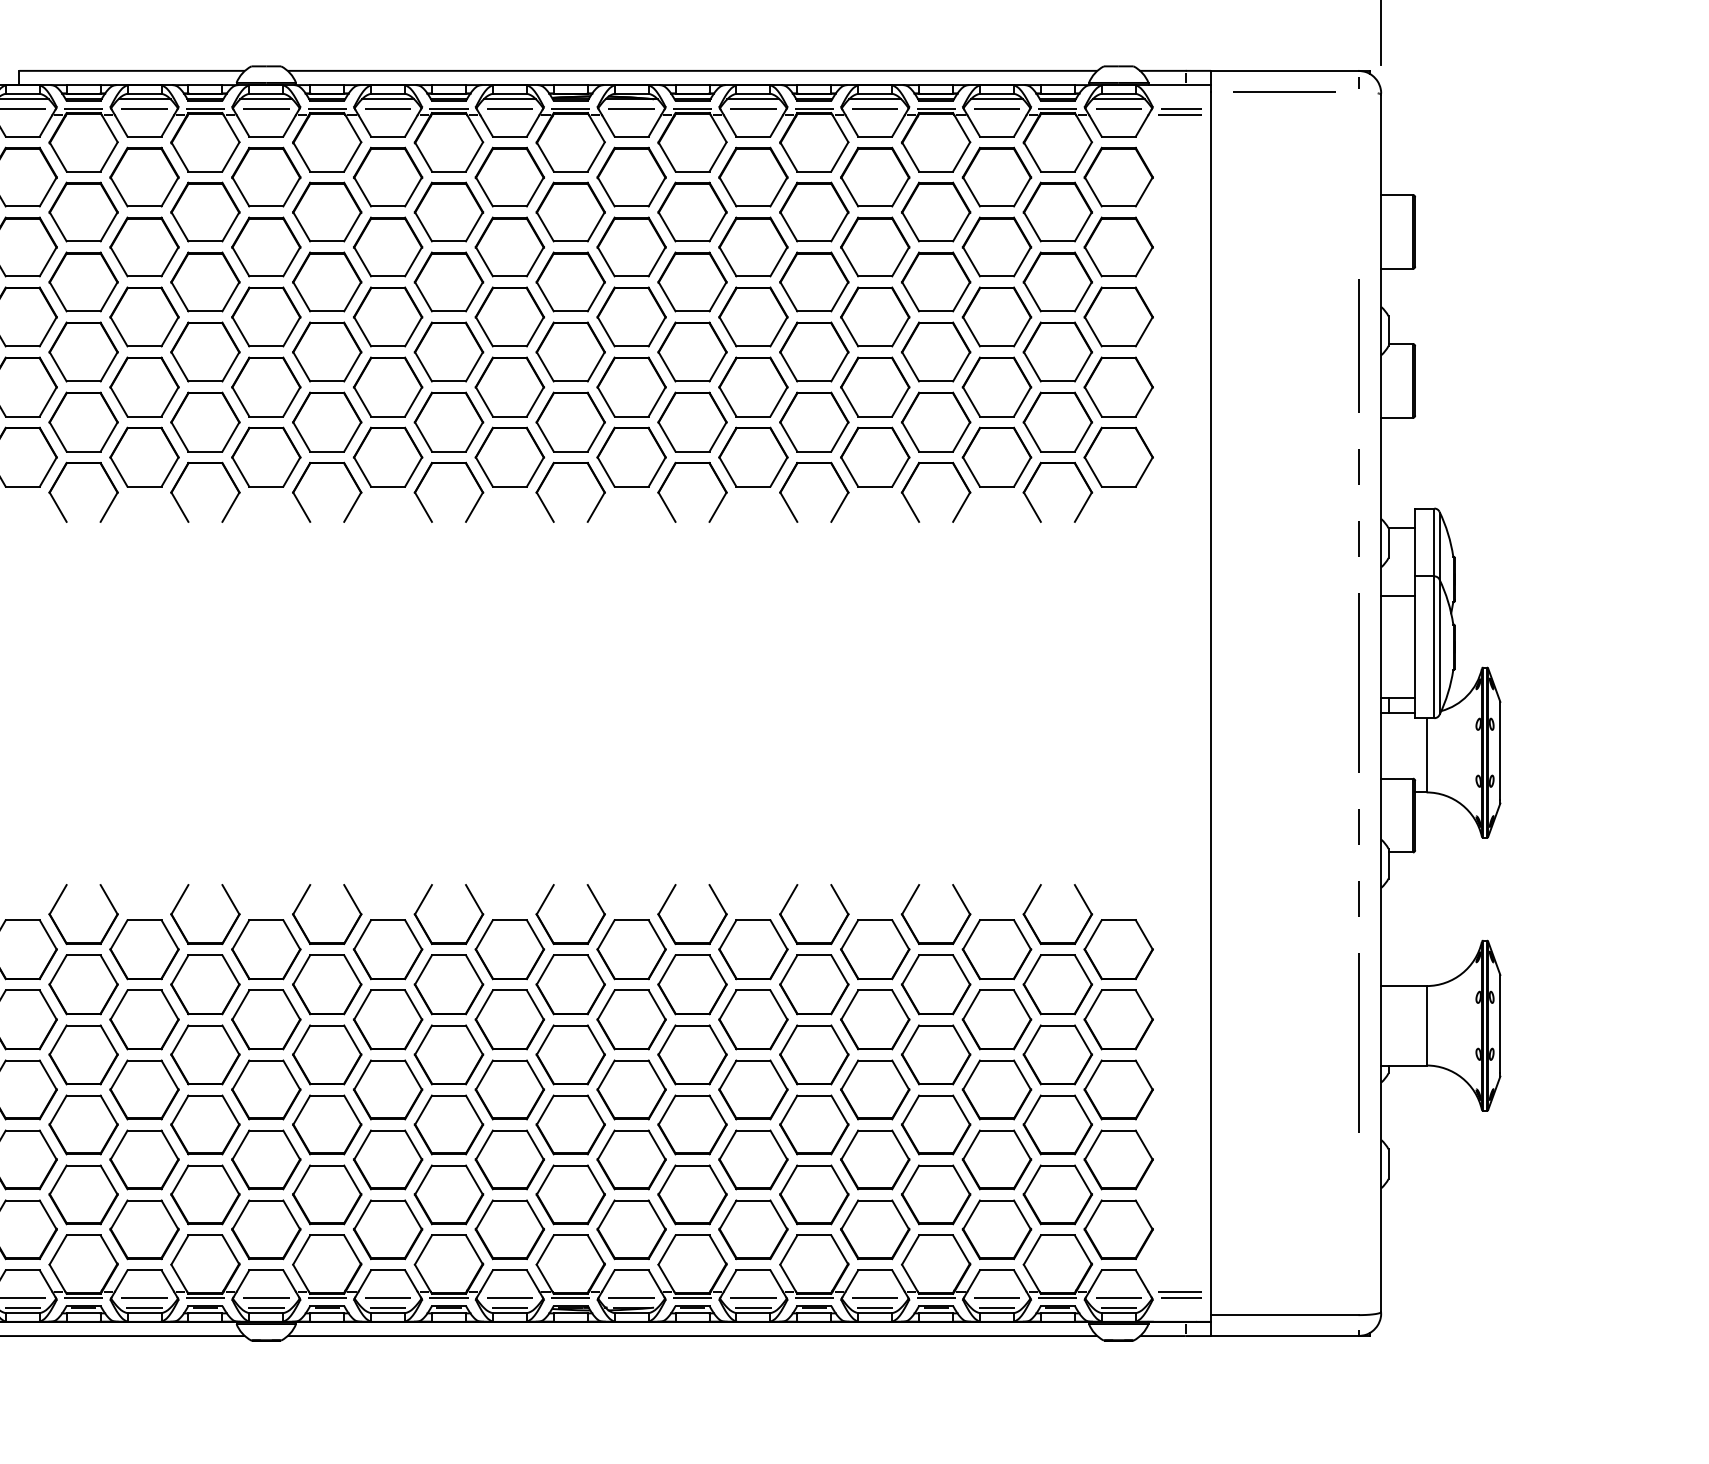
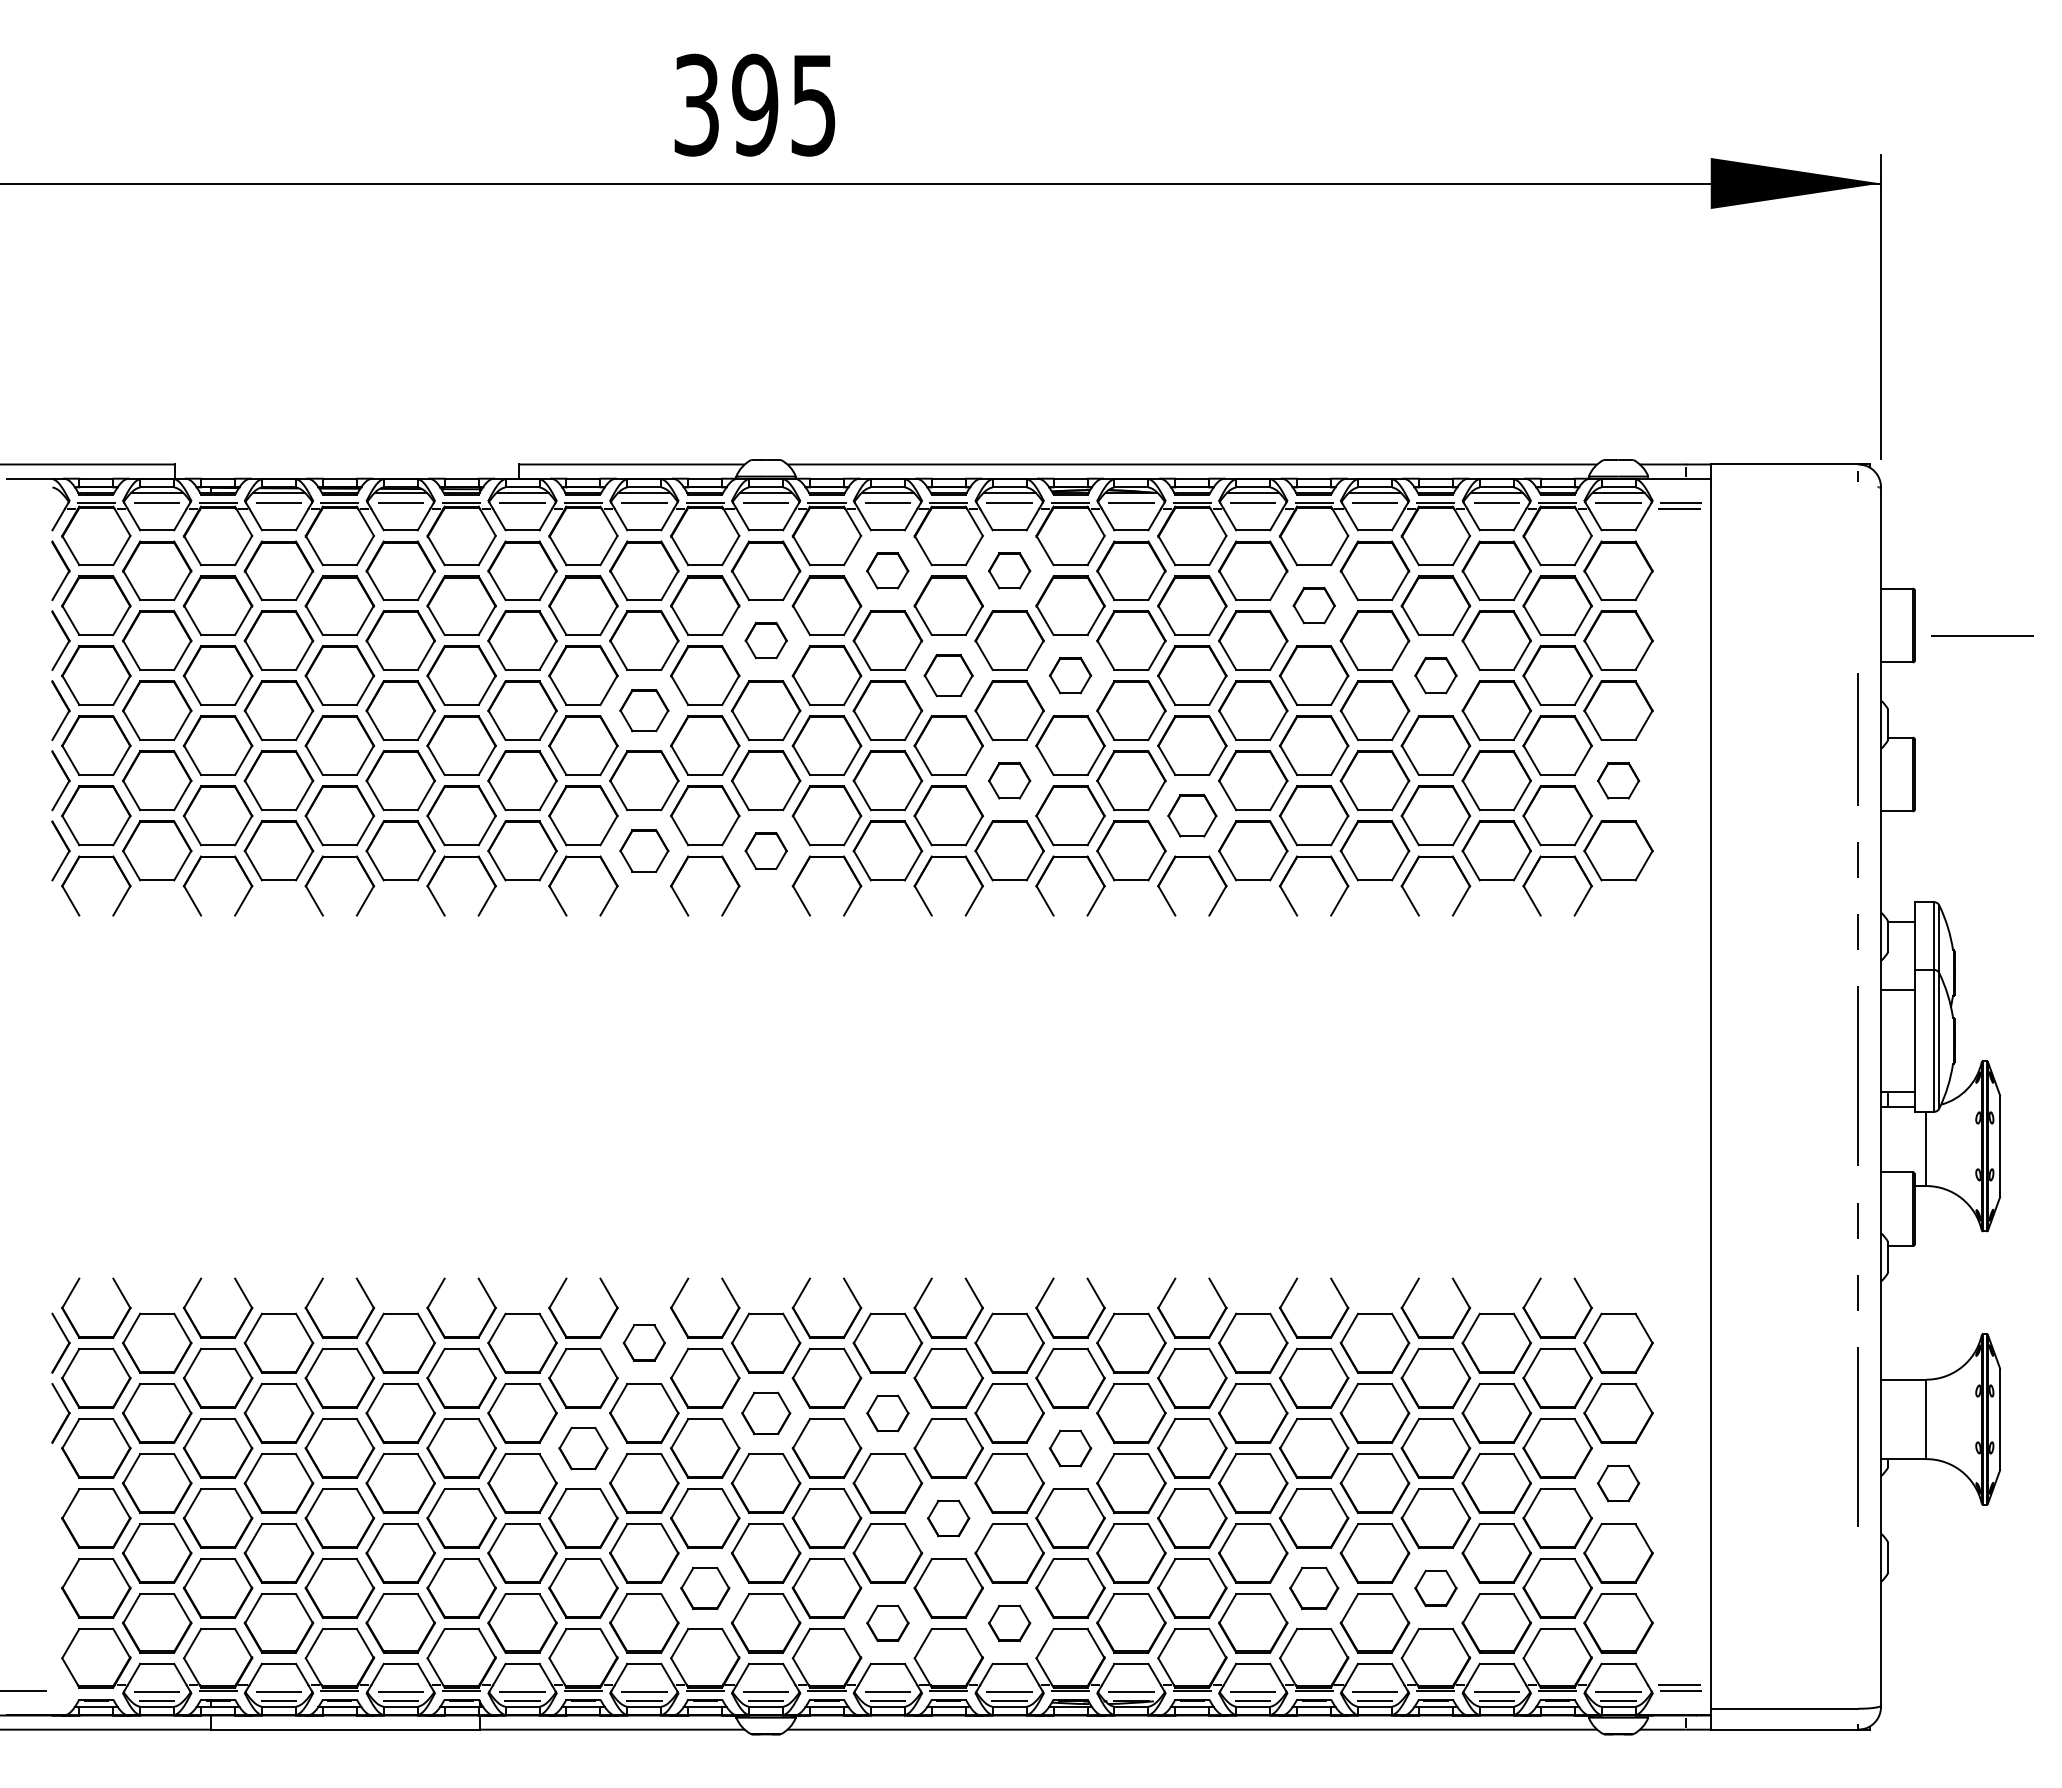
line: (1284, 90) -> (1982, 635), moved
part: (387, 176) -> (887, 570), size x0.6
part: (509, 176) -> (1009, 570), size x0.6
part: (814, 211) -> (1314, 605), size x0.6
part: (266, 246) -> (766, 640), size x0.6
part: (448, 281) -> (948, 675), size x0.7
part: (570, 281) -> (1070, 675), size x0.6
part: (935, 281) -> (1435, 675), size x0.6
part: (144, 316) -> (644, 710), size x0.7
part: (509, 386) -> (1009, 780), size x0.6
part: (1118, 386) -> (1618, 780), size x0.6
part: (692, 421) -> (1192, 815), size x0.7
part: (144, 456) -> (644, 850), size x0.7
part: (266, 456) -> (766, 850), size x0.6
part: (144, 948) -> (644, 1342), size x0.6
part: (266, 1019) -> (766, 1413), size x0.7
part: (387, 1019) -> (887, 1413), size x0.6
part: (83, 1054) -> (583, 1448), size x0.7
part: (570, 1054) -> (1070, 1448), size x0.6
part: (1118, 1089) -> (1618, 1483), size x0.6
part: (448, 1124) -> (948, 1518), size x0.6
part: (205, 1194) -> (705, 1588), size x0.7
part: (814, 1194) -> (1314, 1588), size x0.7
part: (935, 1194) -> (1435, 1588), size x0.6
part: (387, 1229) -> (887, 1623), size x0.6
part: (509, 1229) -> (1009, 1623), size x0.6

